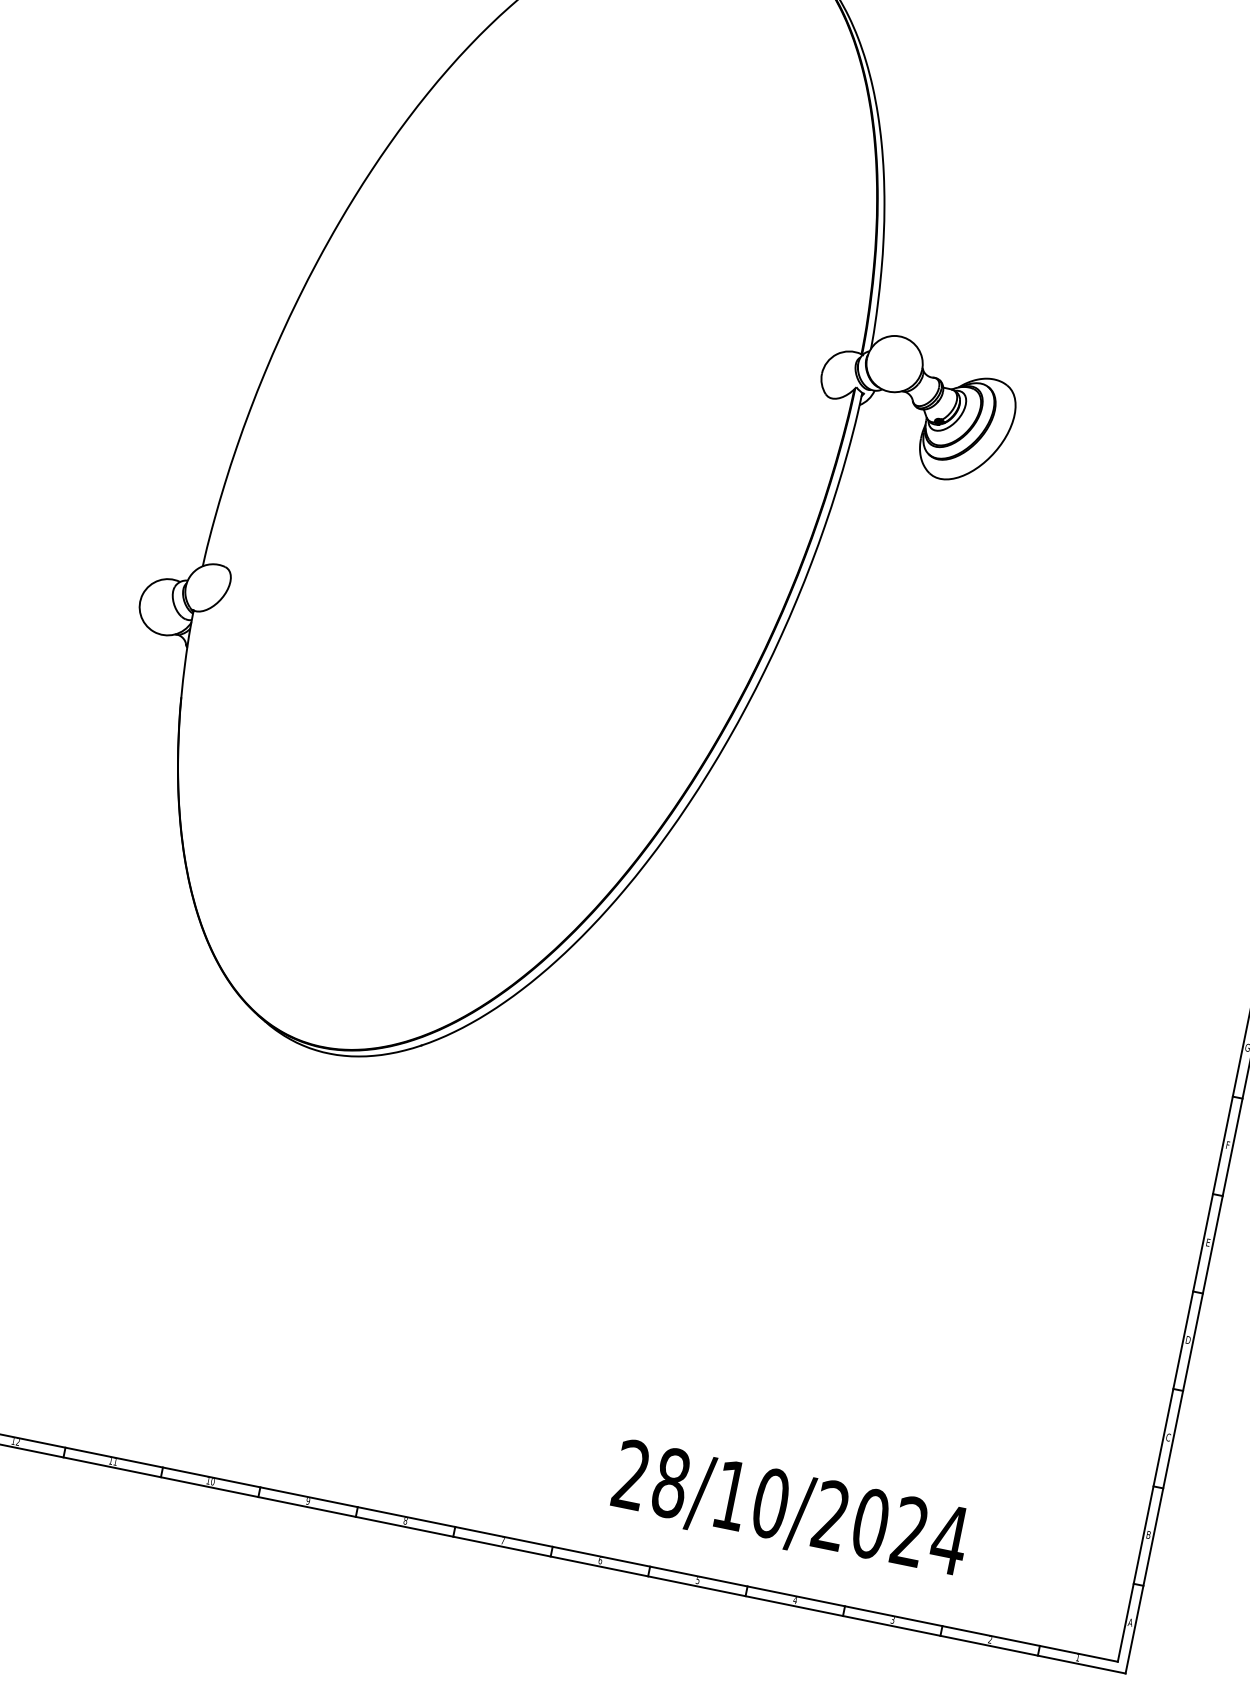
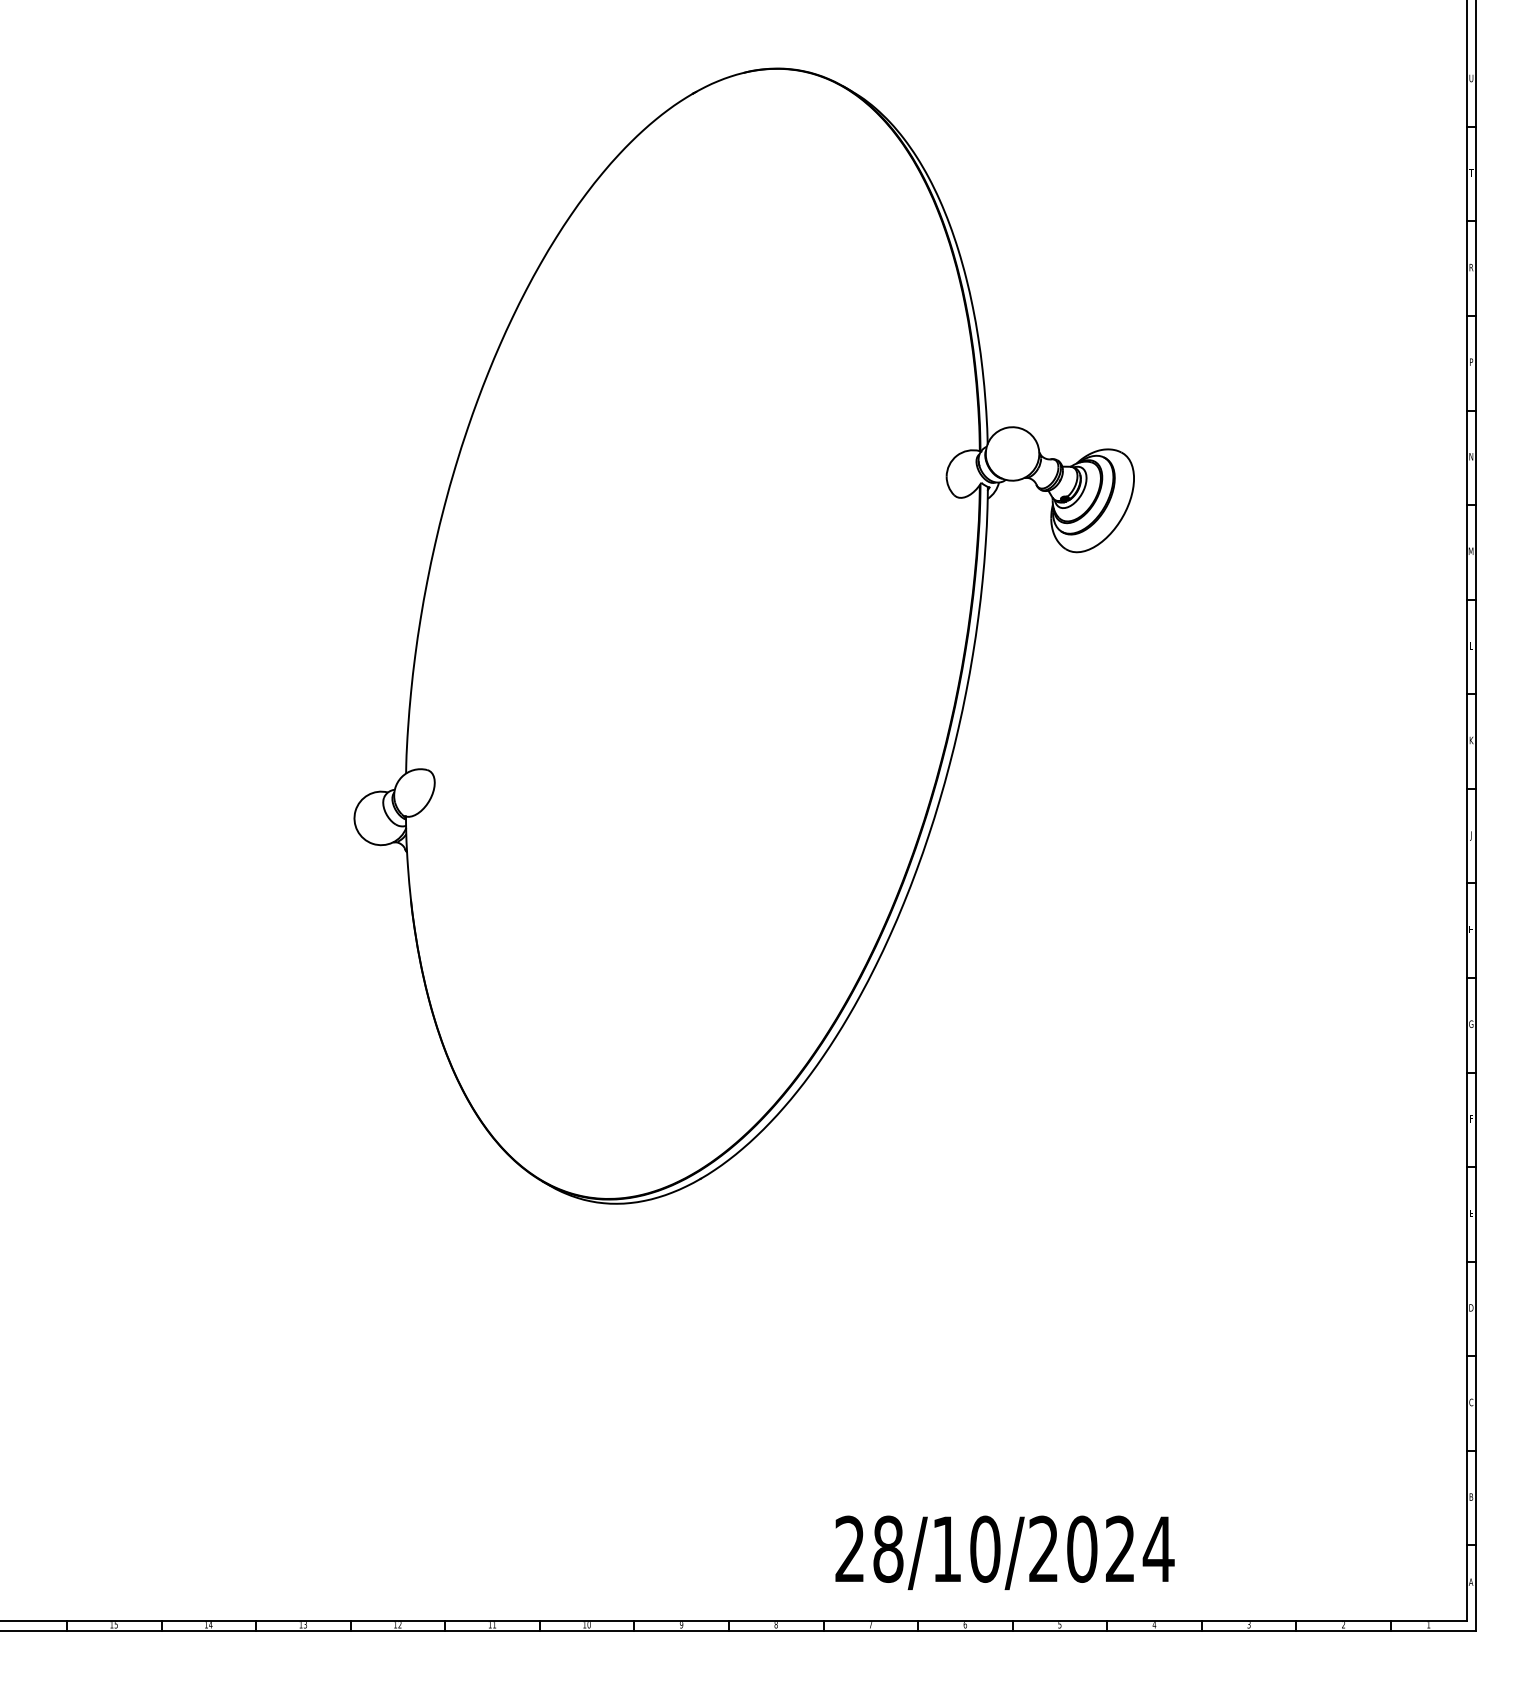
text: (790, 1510) -> (1004, 1552), moved

